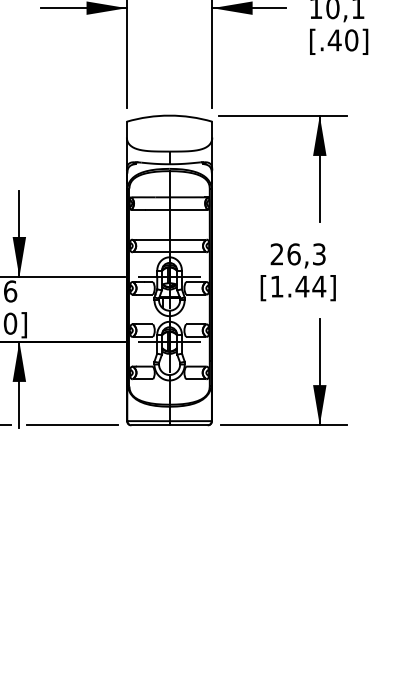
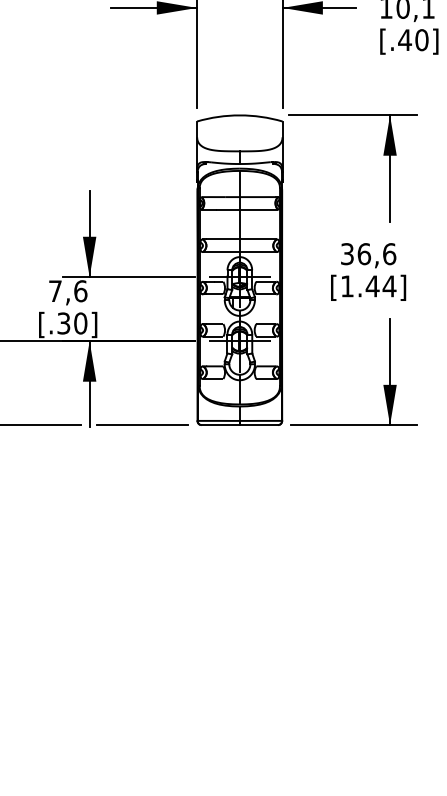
text: (298, 254) -> (368, 254), 26,3 -> 36,6

